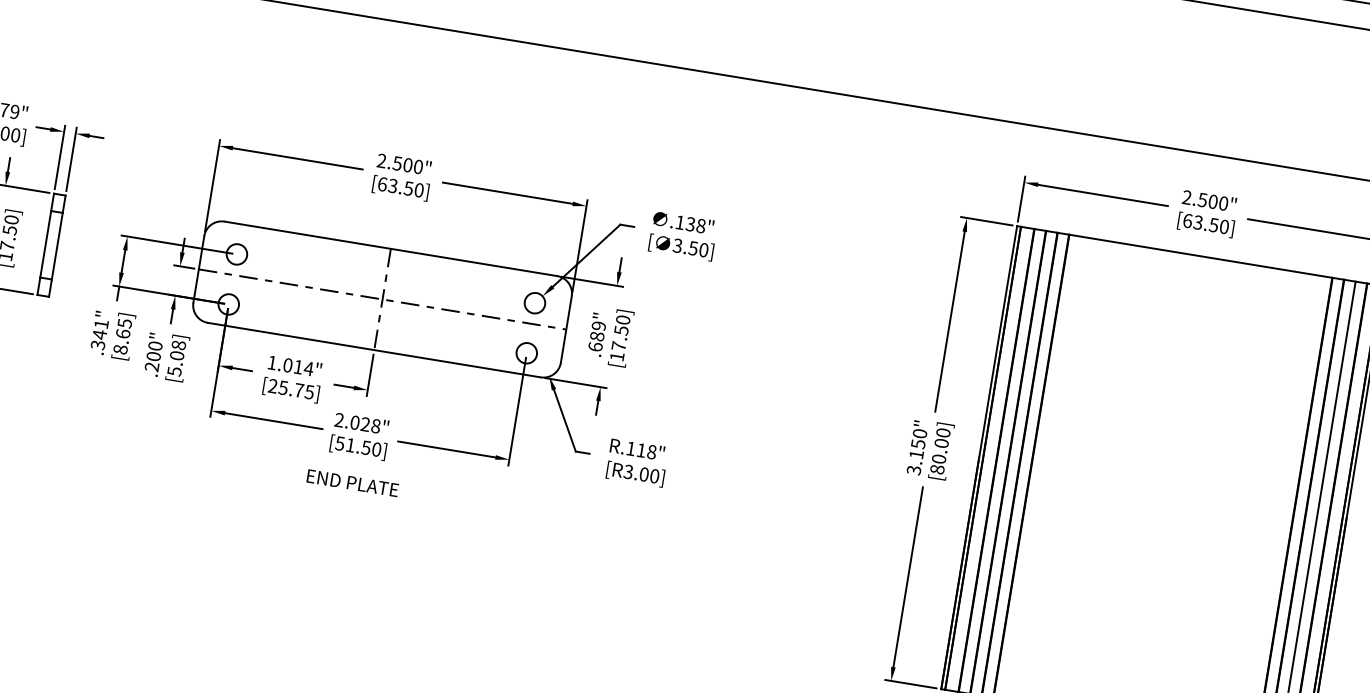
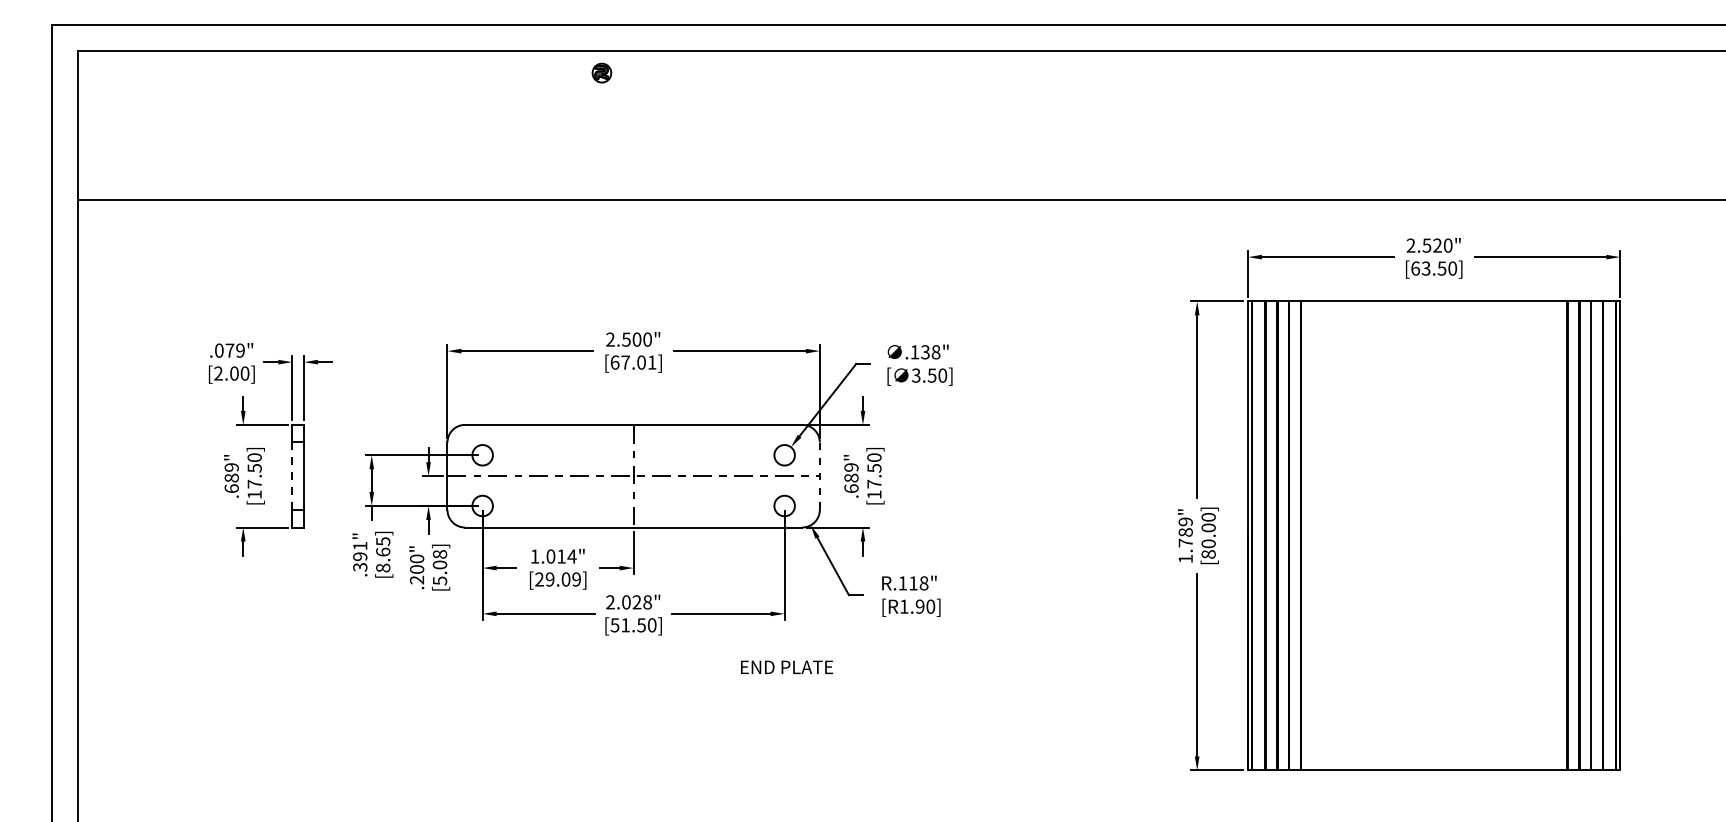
text: (405, 188) -> (638, 362), [63.50] -> [67.01]
text: (1213, 201) -> (1437, 245), 2.500" -> 2.520"
line: (45, 244) -> (292, 476), solid -> dashed
line: (565, 329) -> (819, 476), solid -> dashed
text: (100, 334) -> (360, 556), .341" -> .391"
text: (295, 389) -> (562, 579), [25.75] -> [29.09]
text: (916, 452) -> (1185, 540), 3.150" -> 1.789"
text: (635, 472) -> (911, 606), [R3.00] -> [R1.90]
text: (352, 482) -> (786, 666), moved

